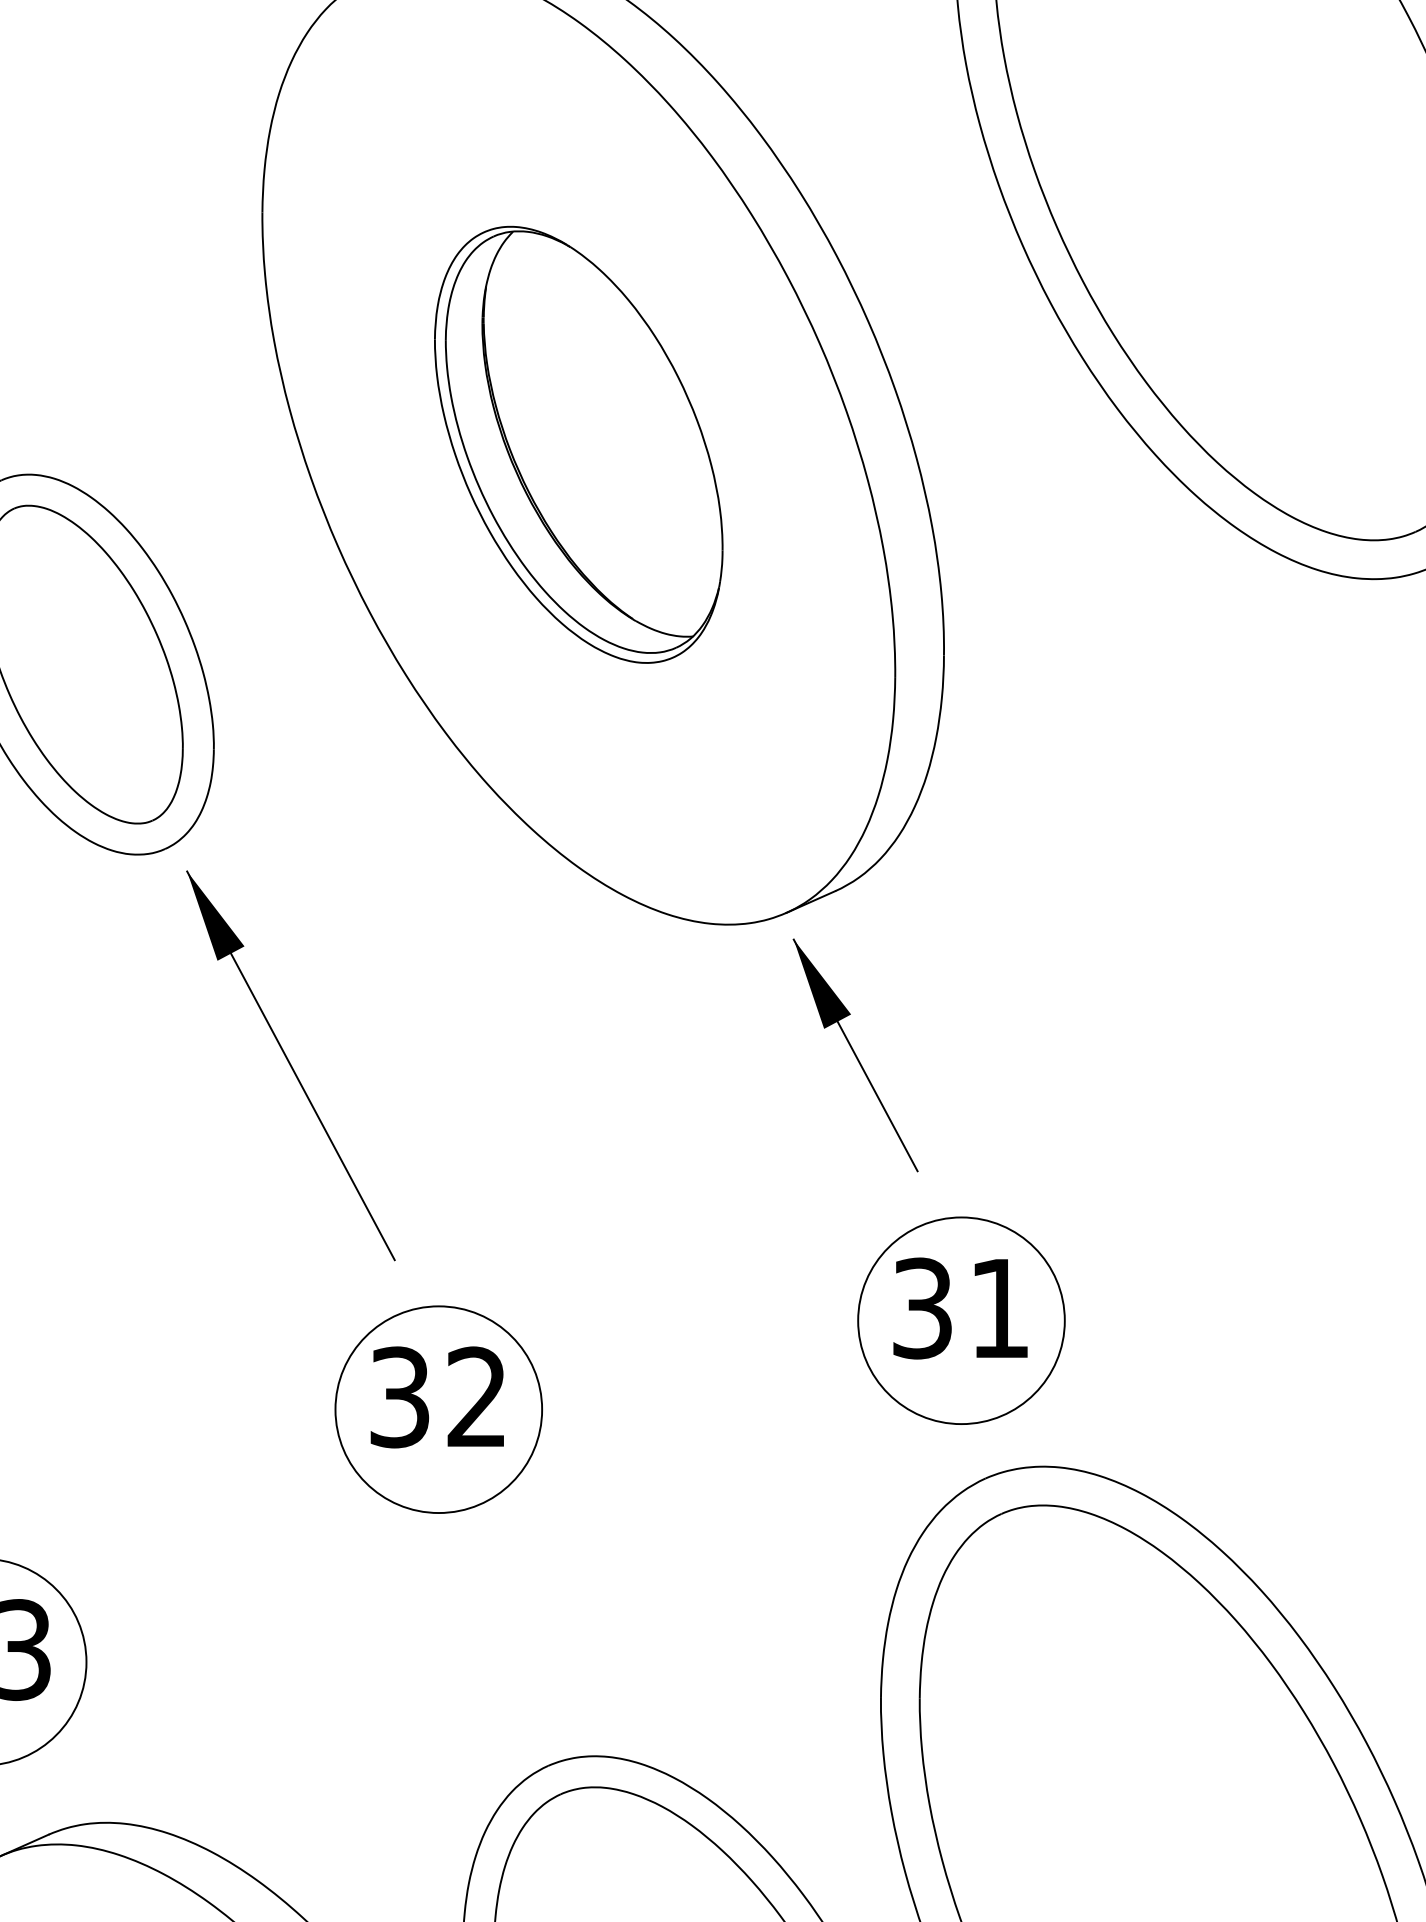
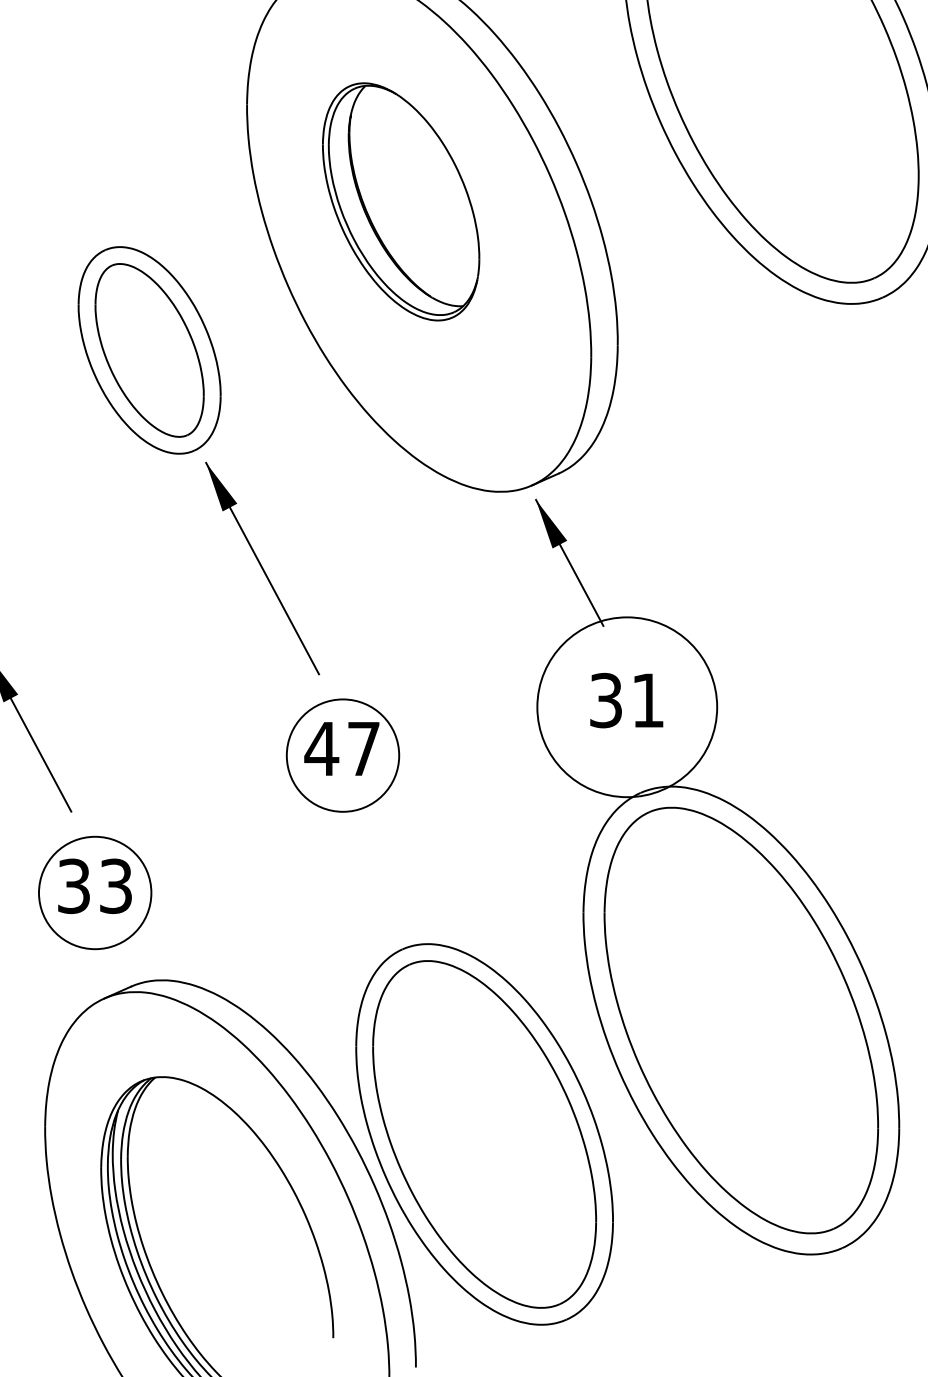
part: (579, 444) -> (401, 201), moved
circle: (961, 1321) -> (627, 707), size x1.6
text: (436, 1396) -> (341, 748), 32 -> 47

